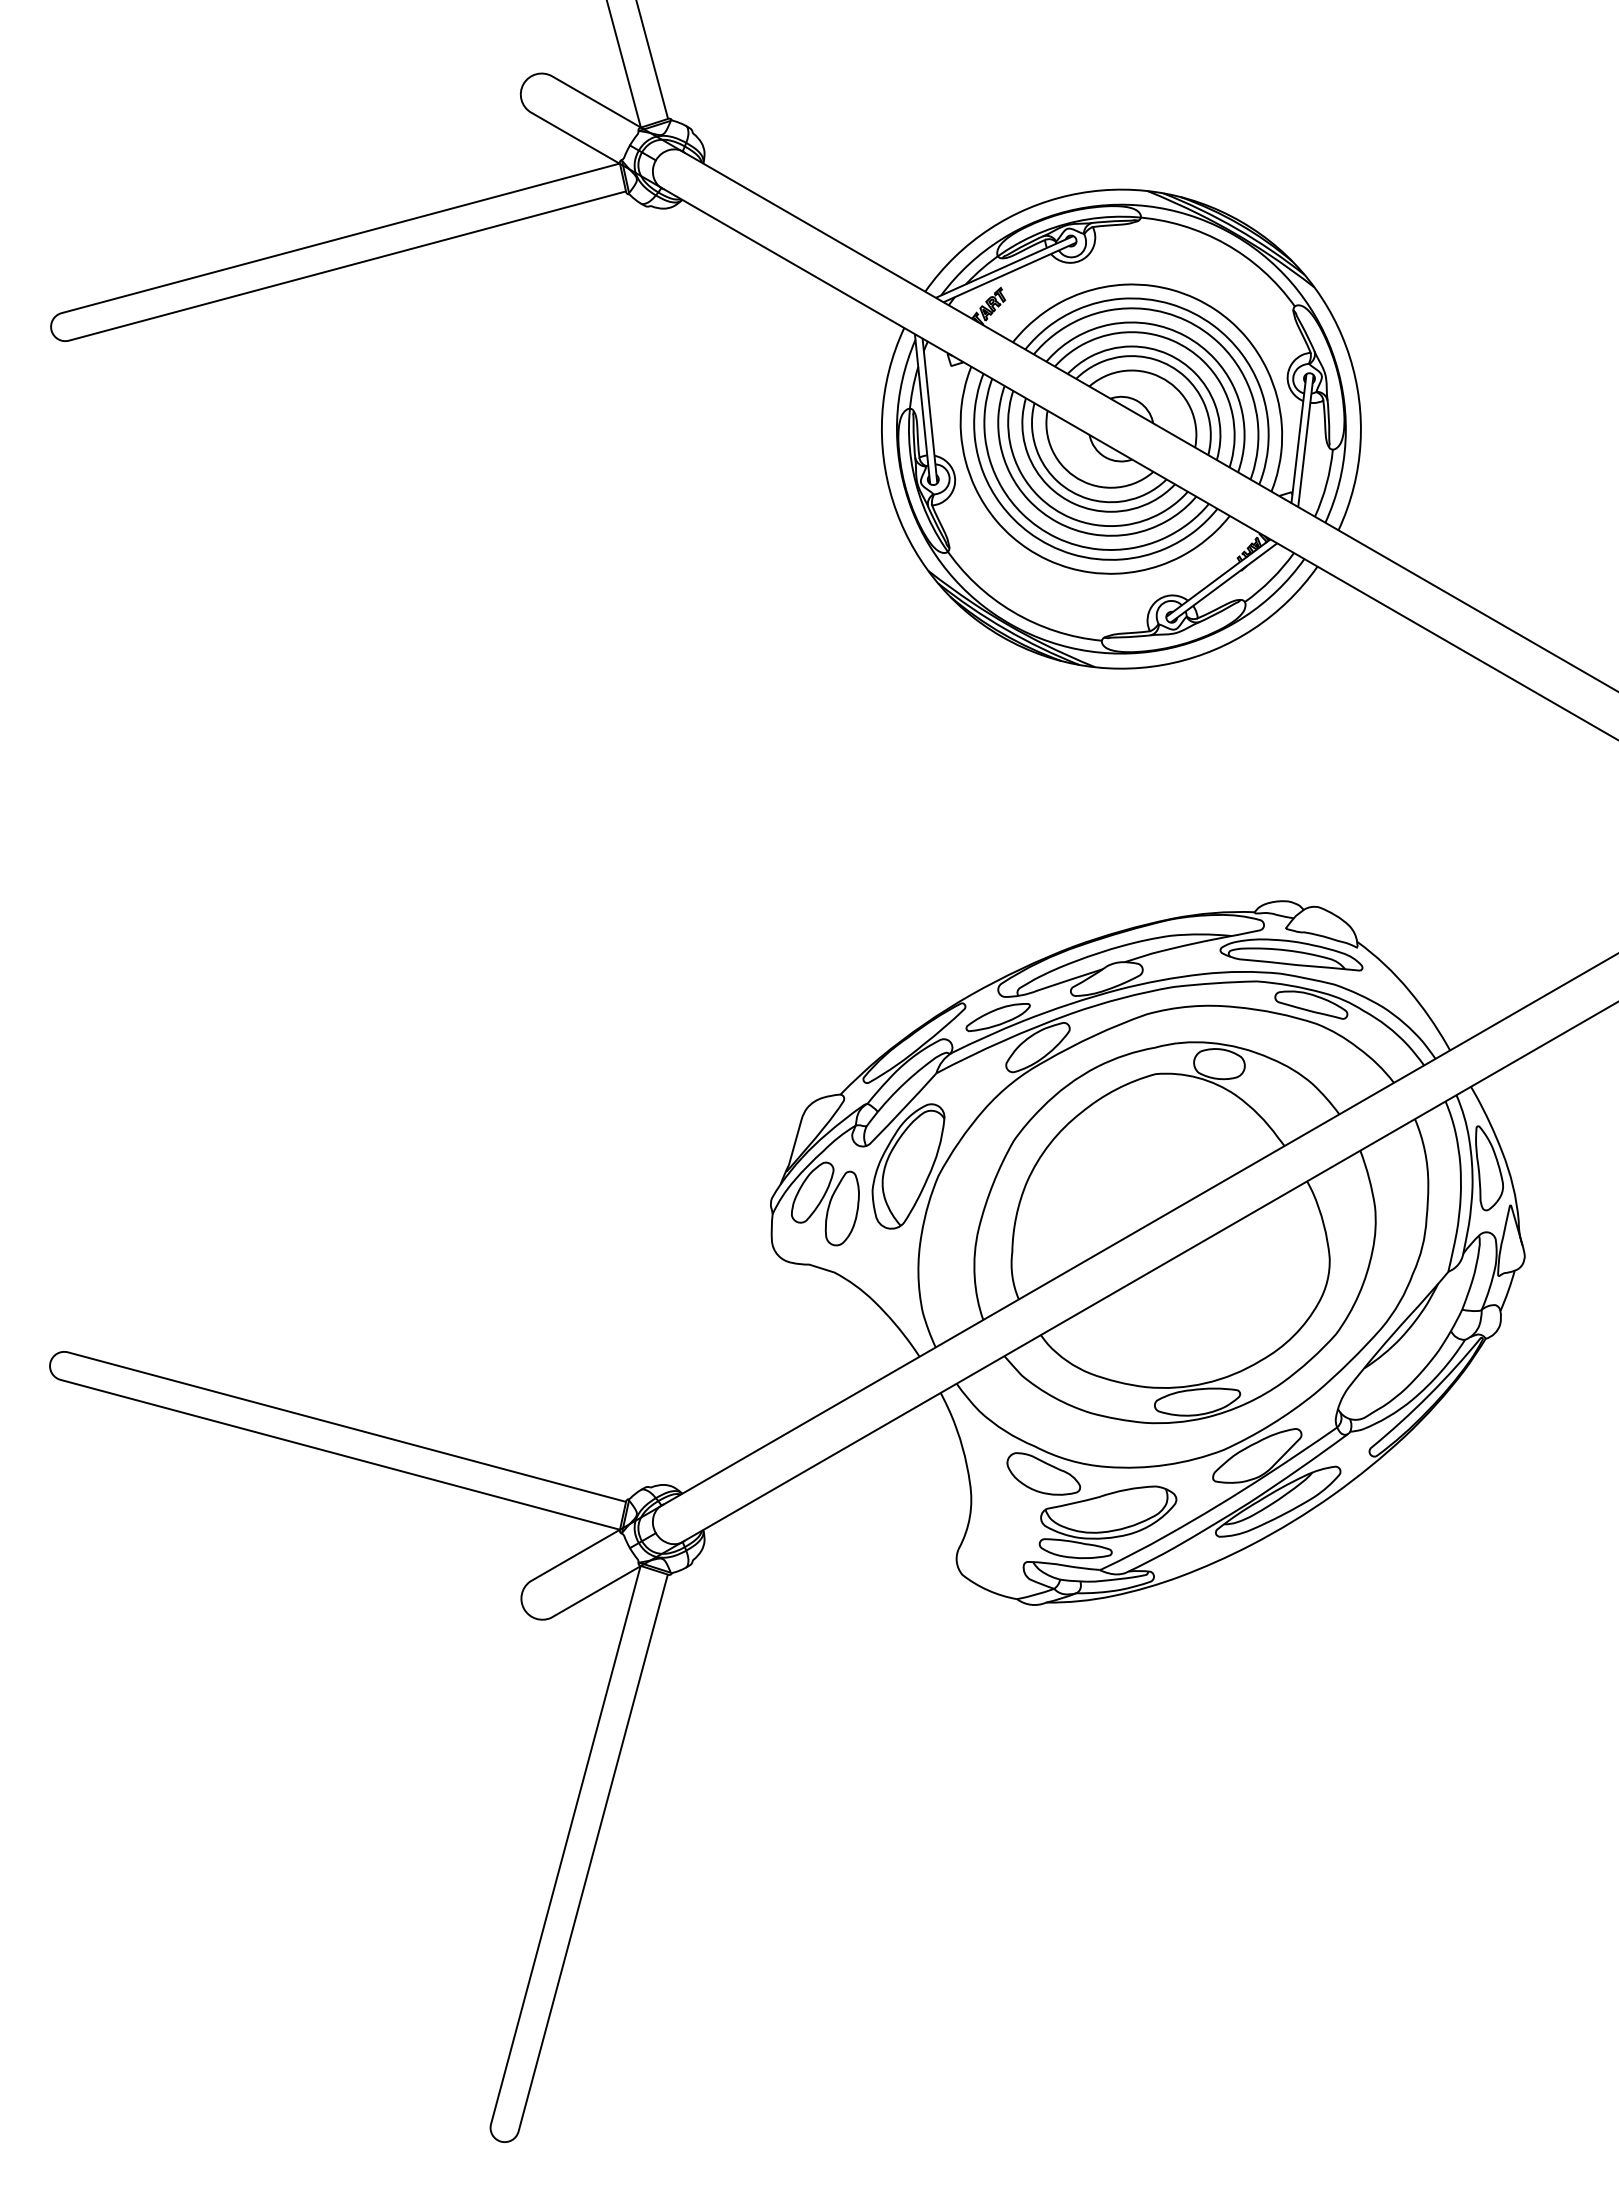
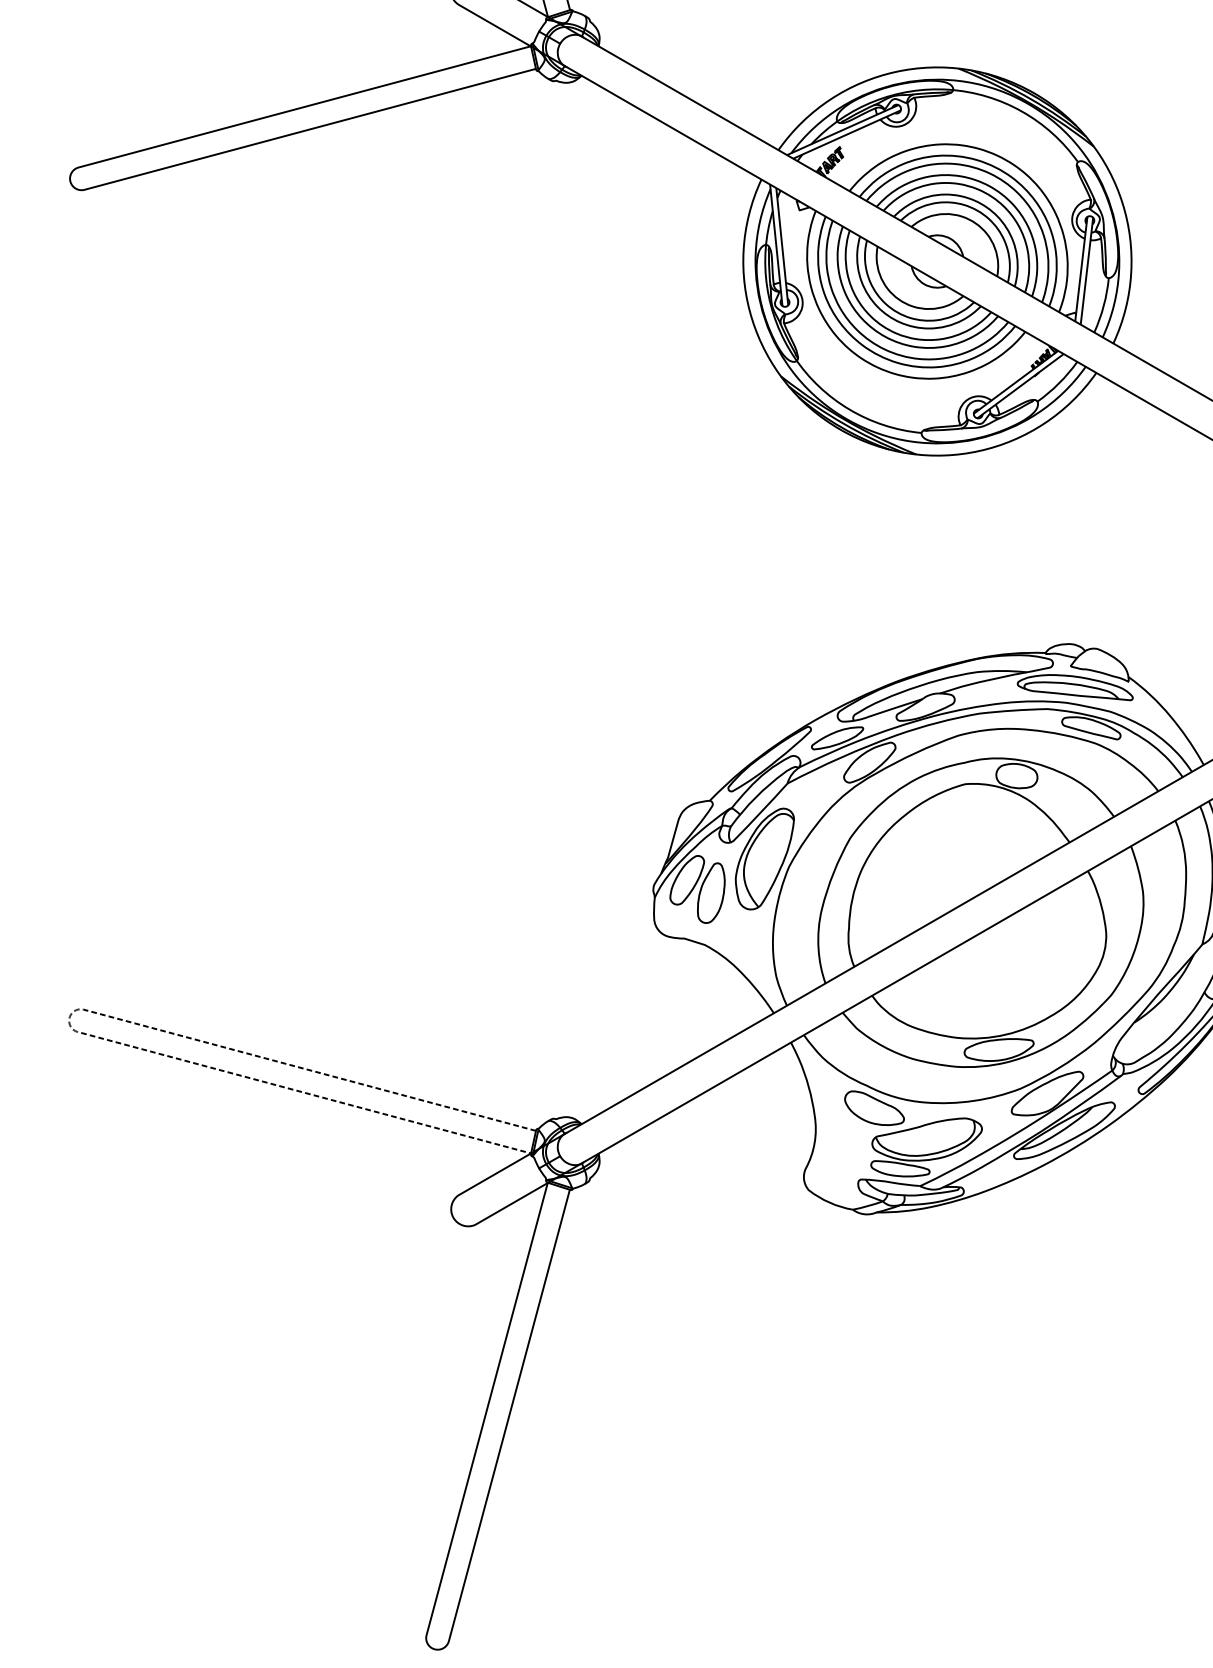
line: (50, 1363) -> (69, 1018), solid -> dashed

